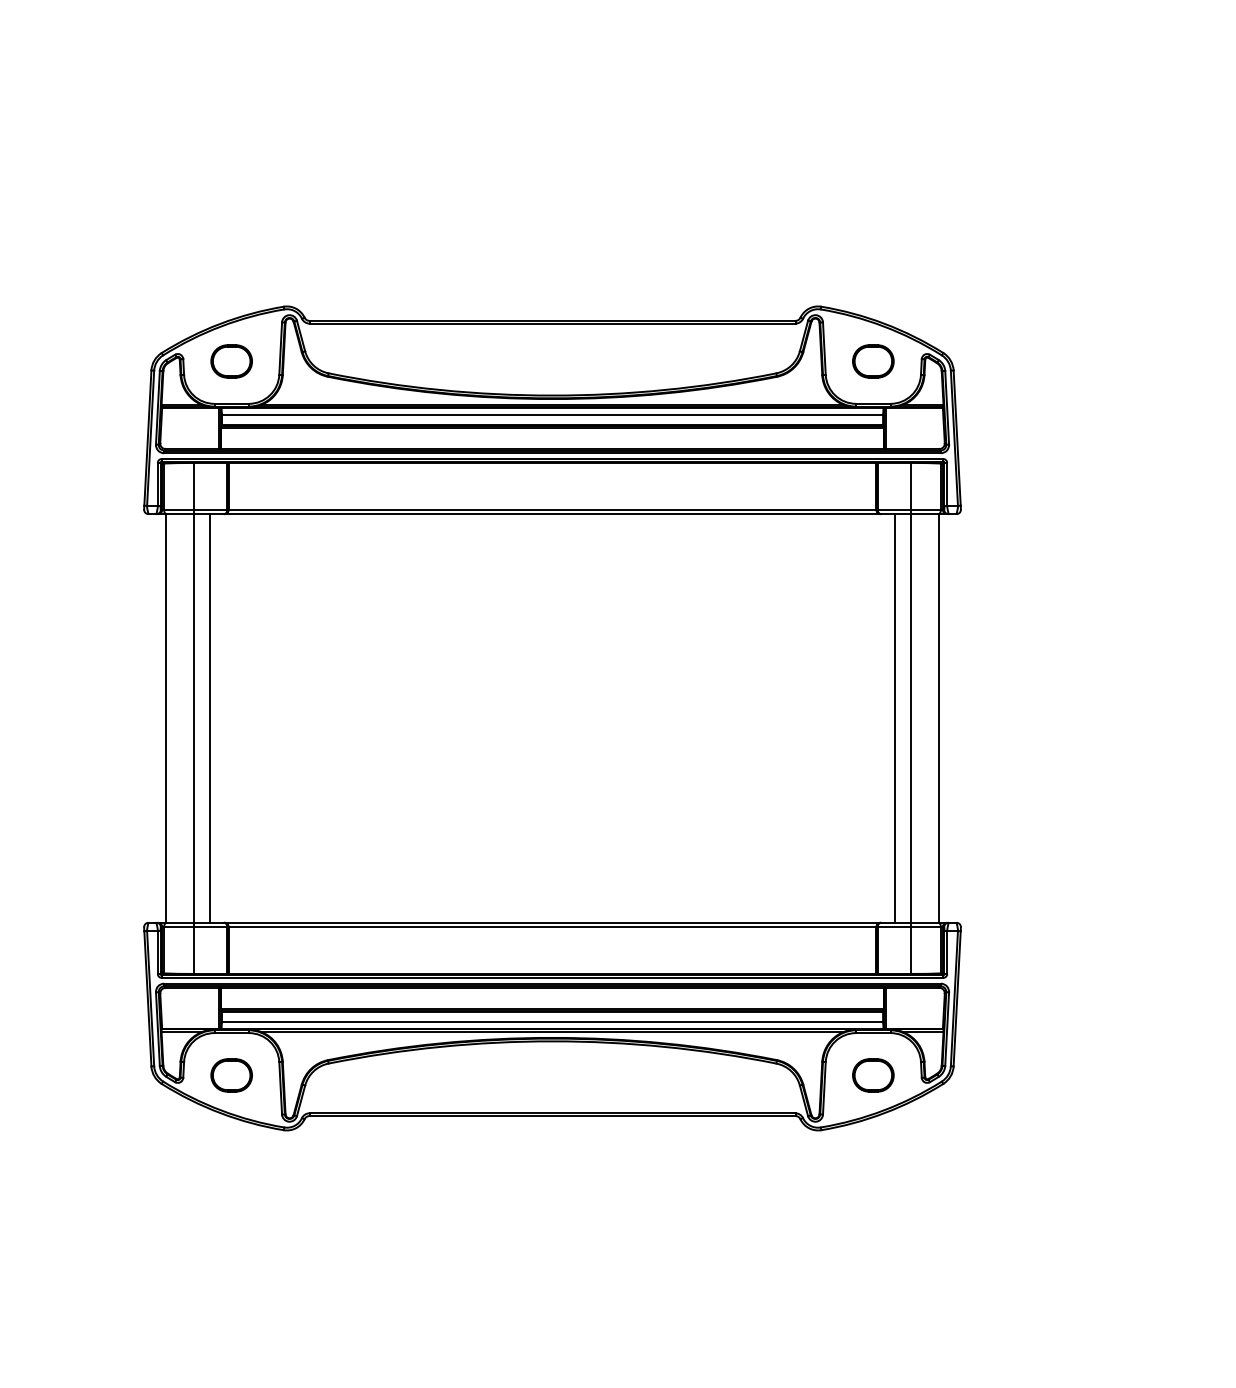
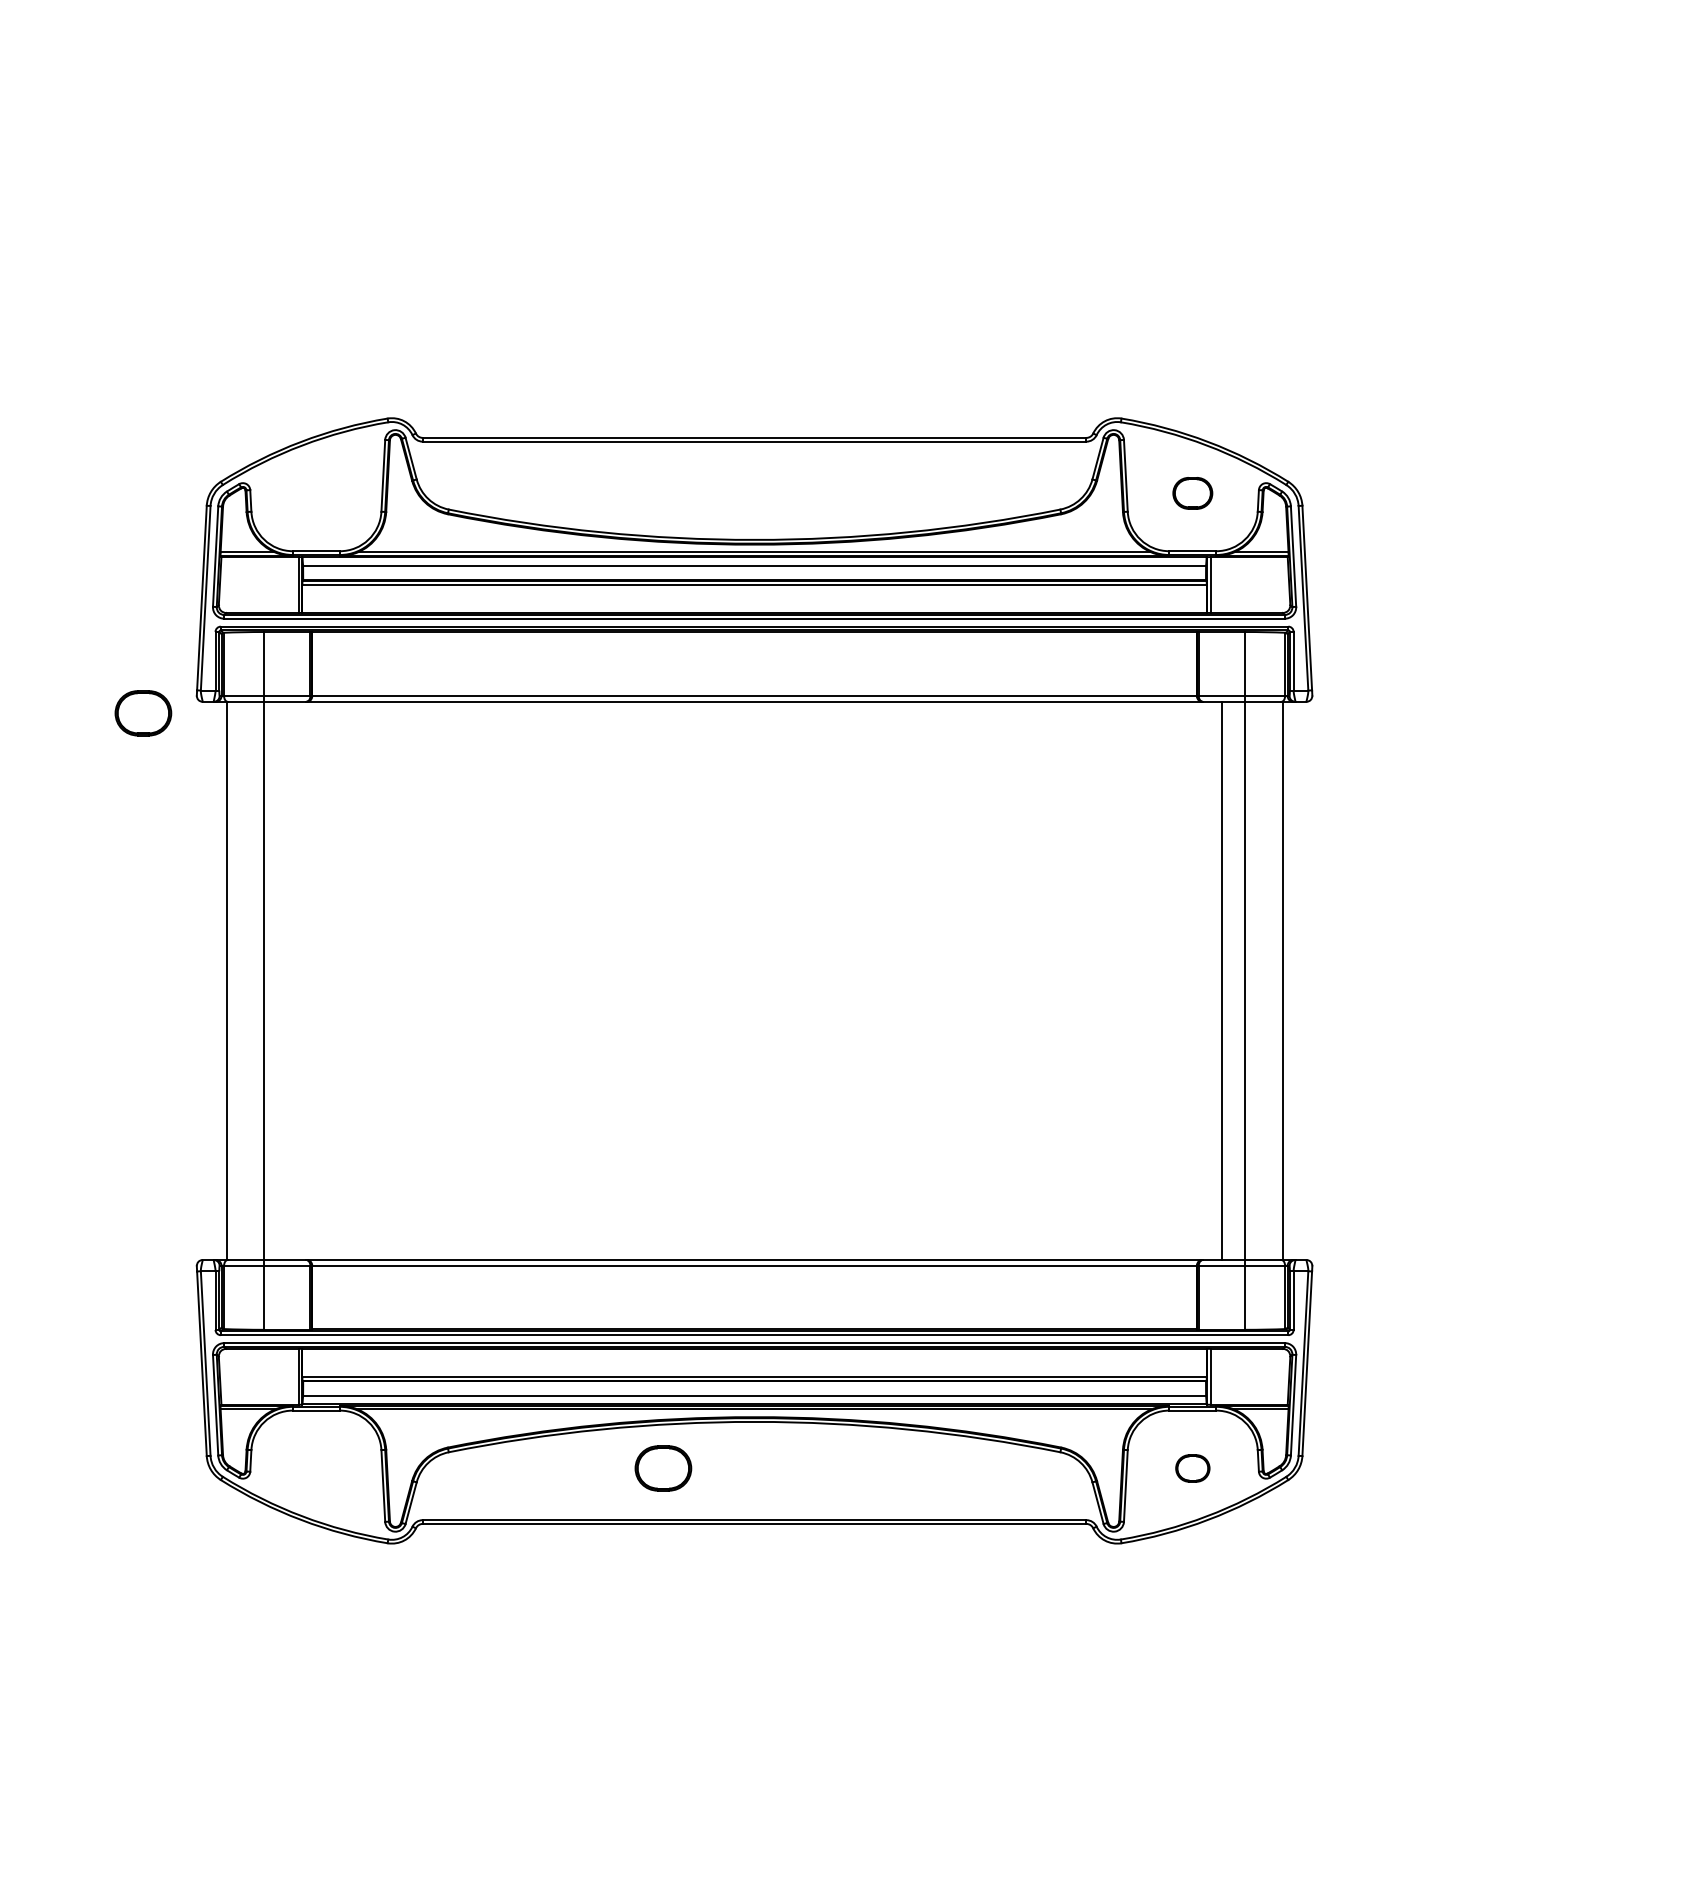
part: (231, 361) -> (143, 713), moved
part: (873, 361) -> (1192, 493), size x0.7
line: (210, 718) -> (287, 980), removed
part: (231, 1075) -> (663, 1468), moved
part: (873, 1075) -> (1192, 1468), size x0.6

